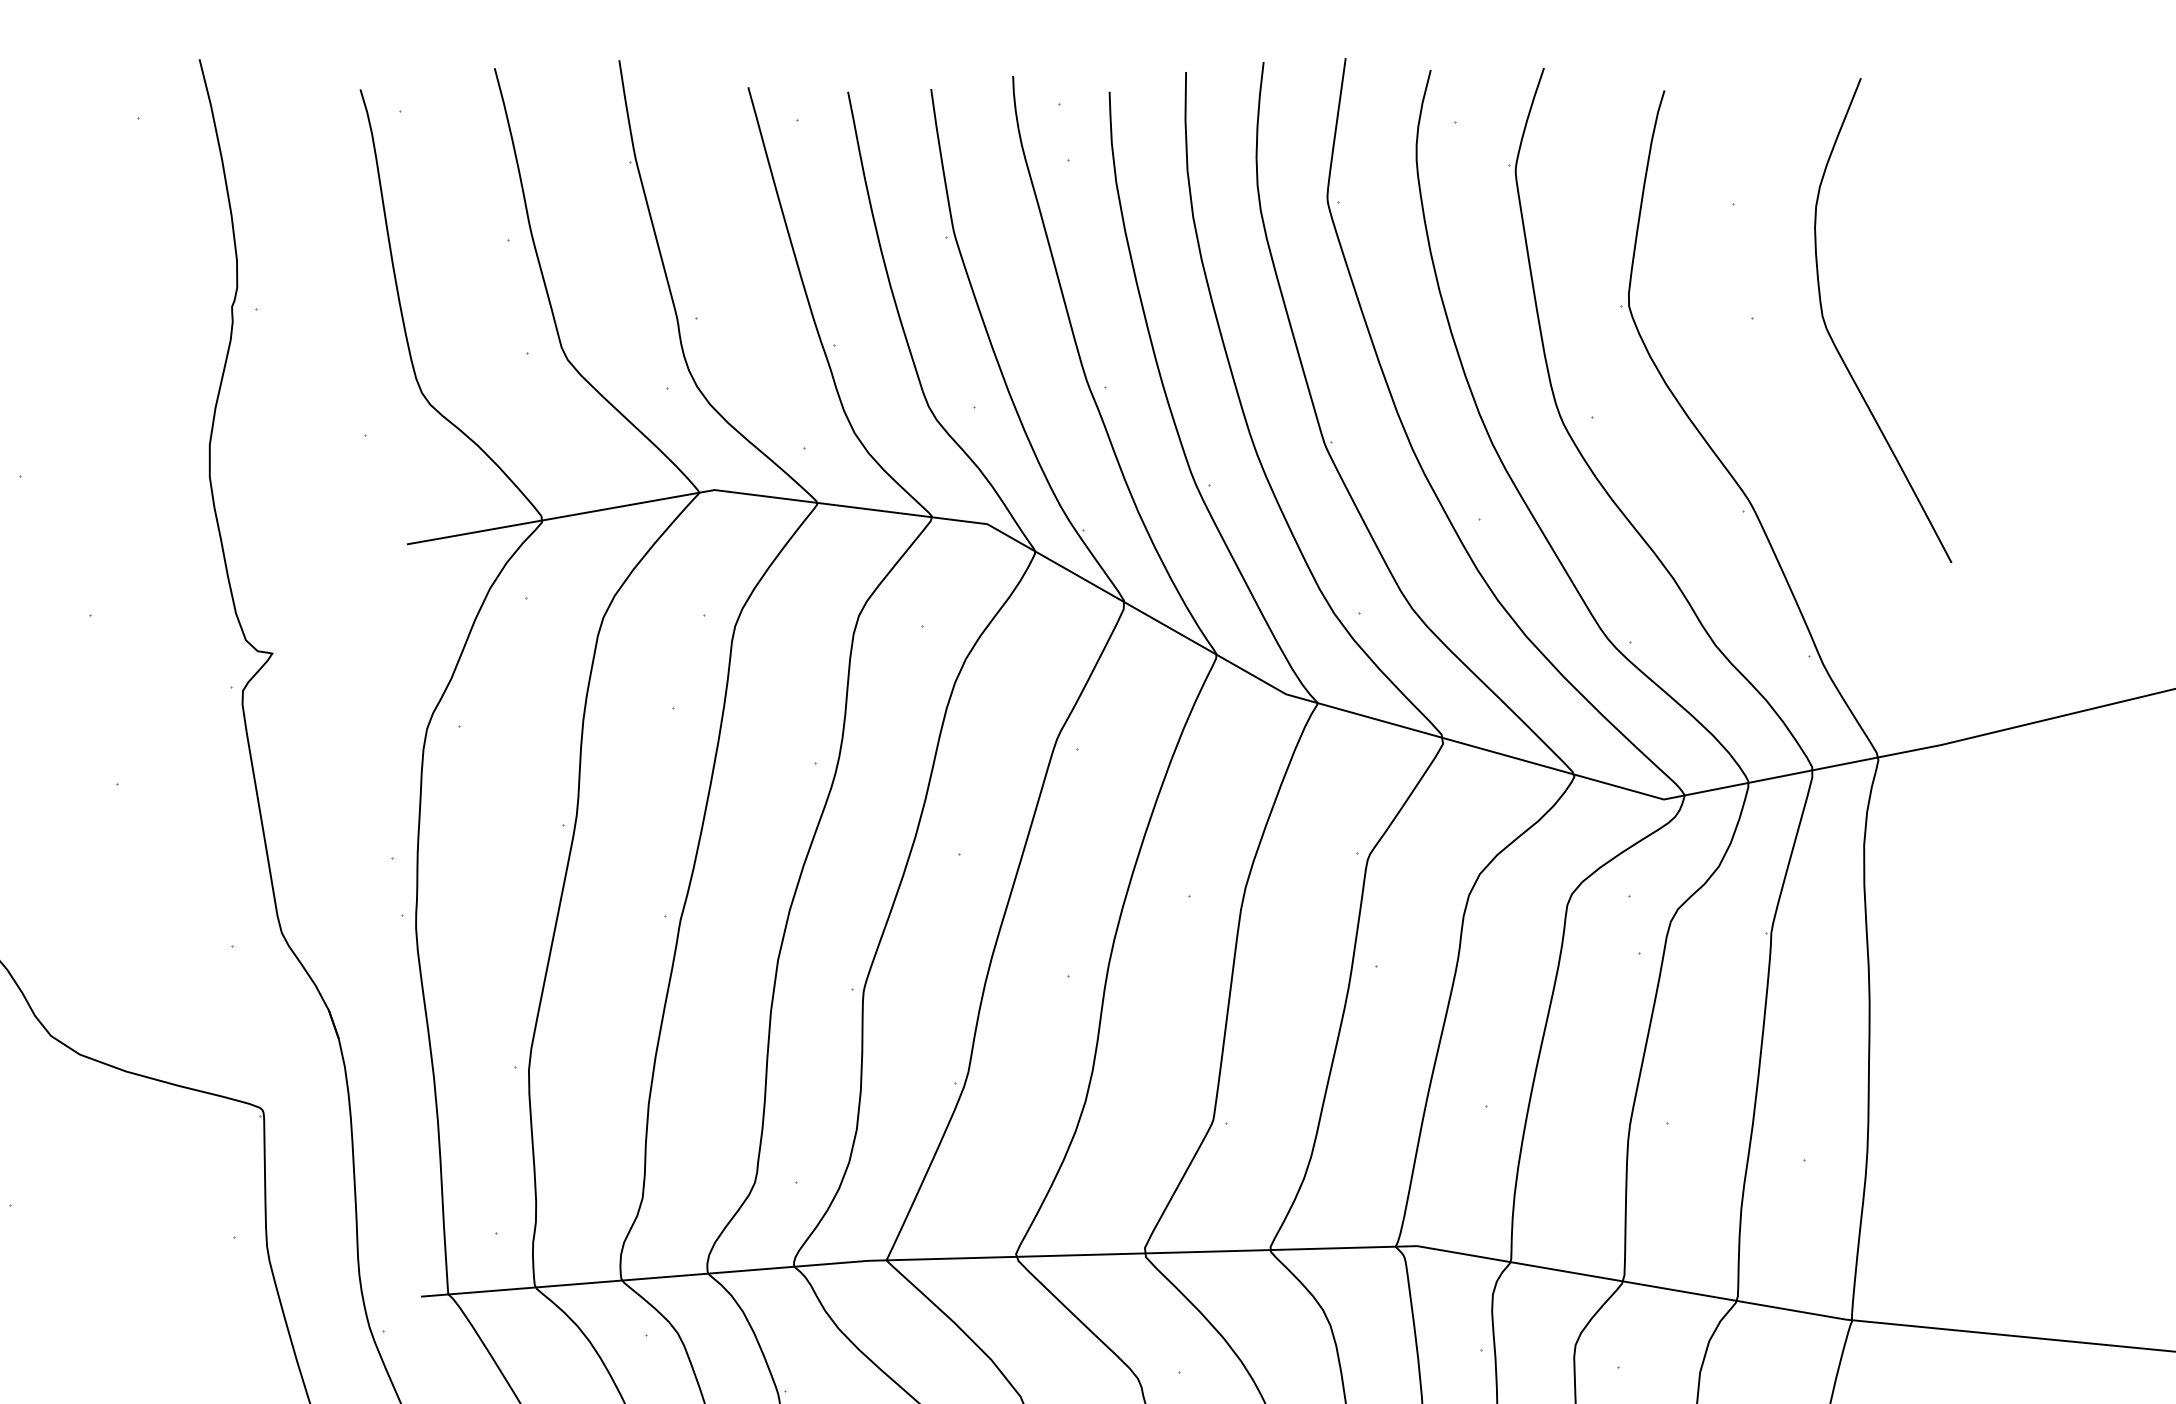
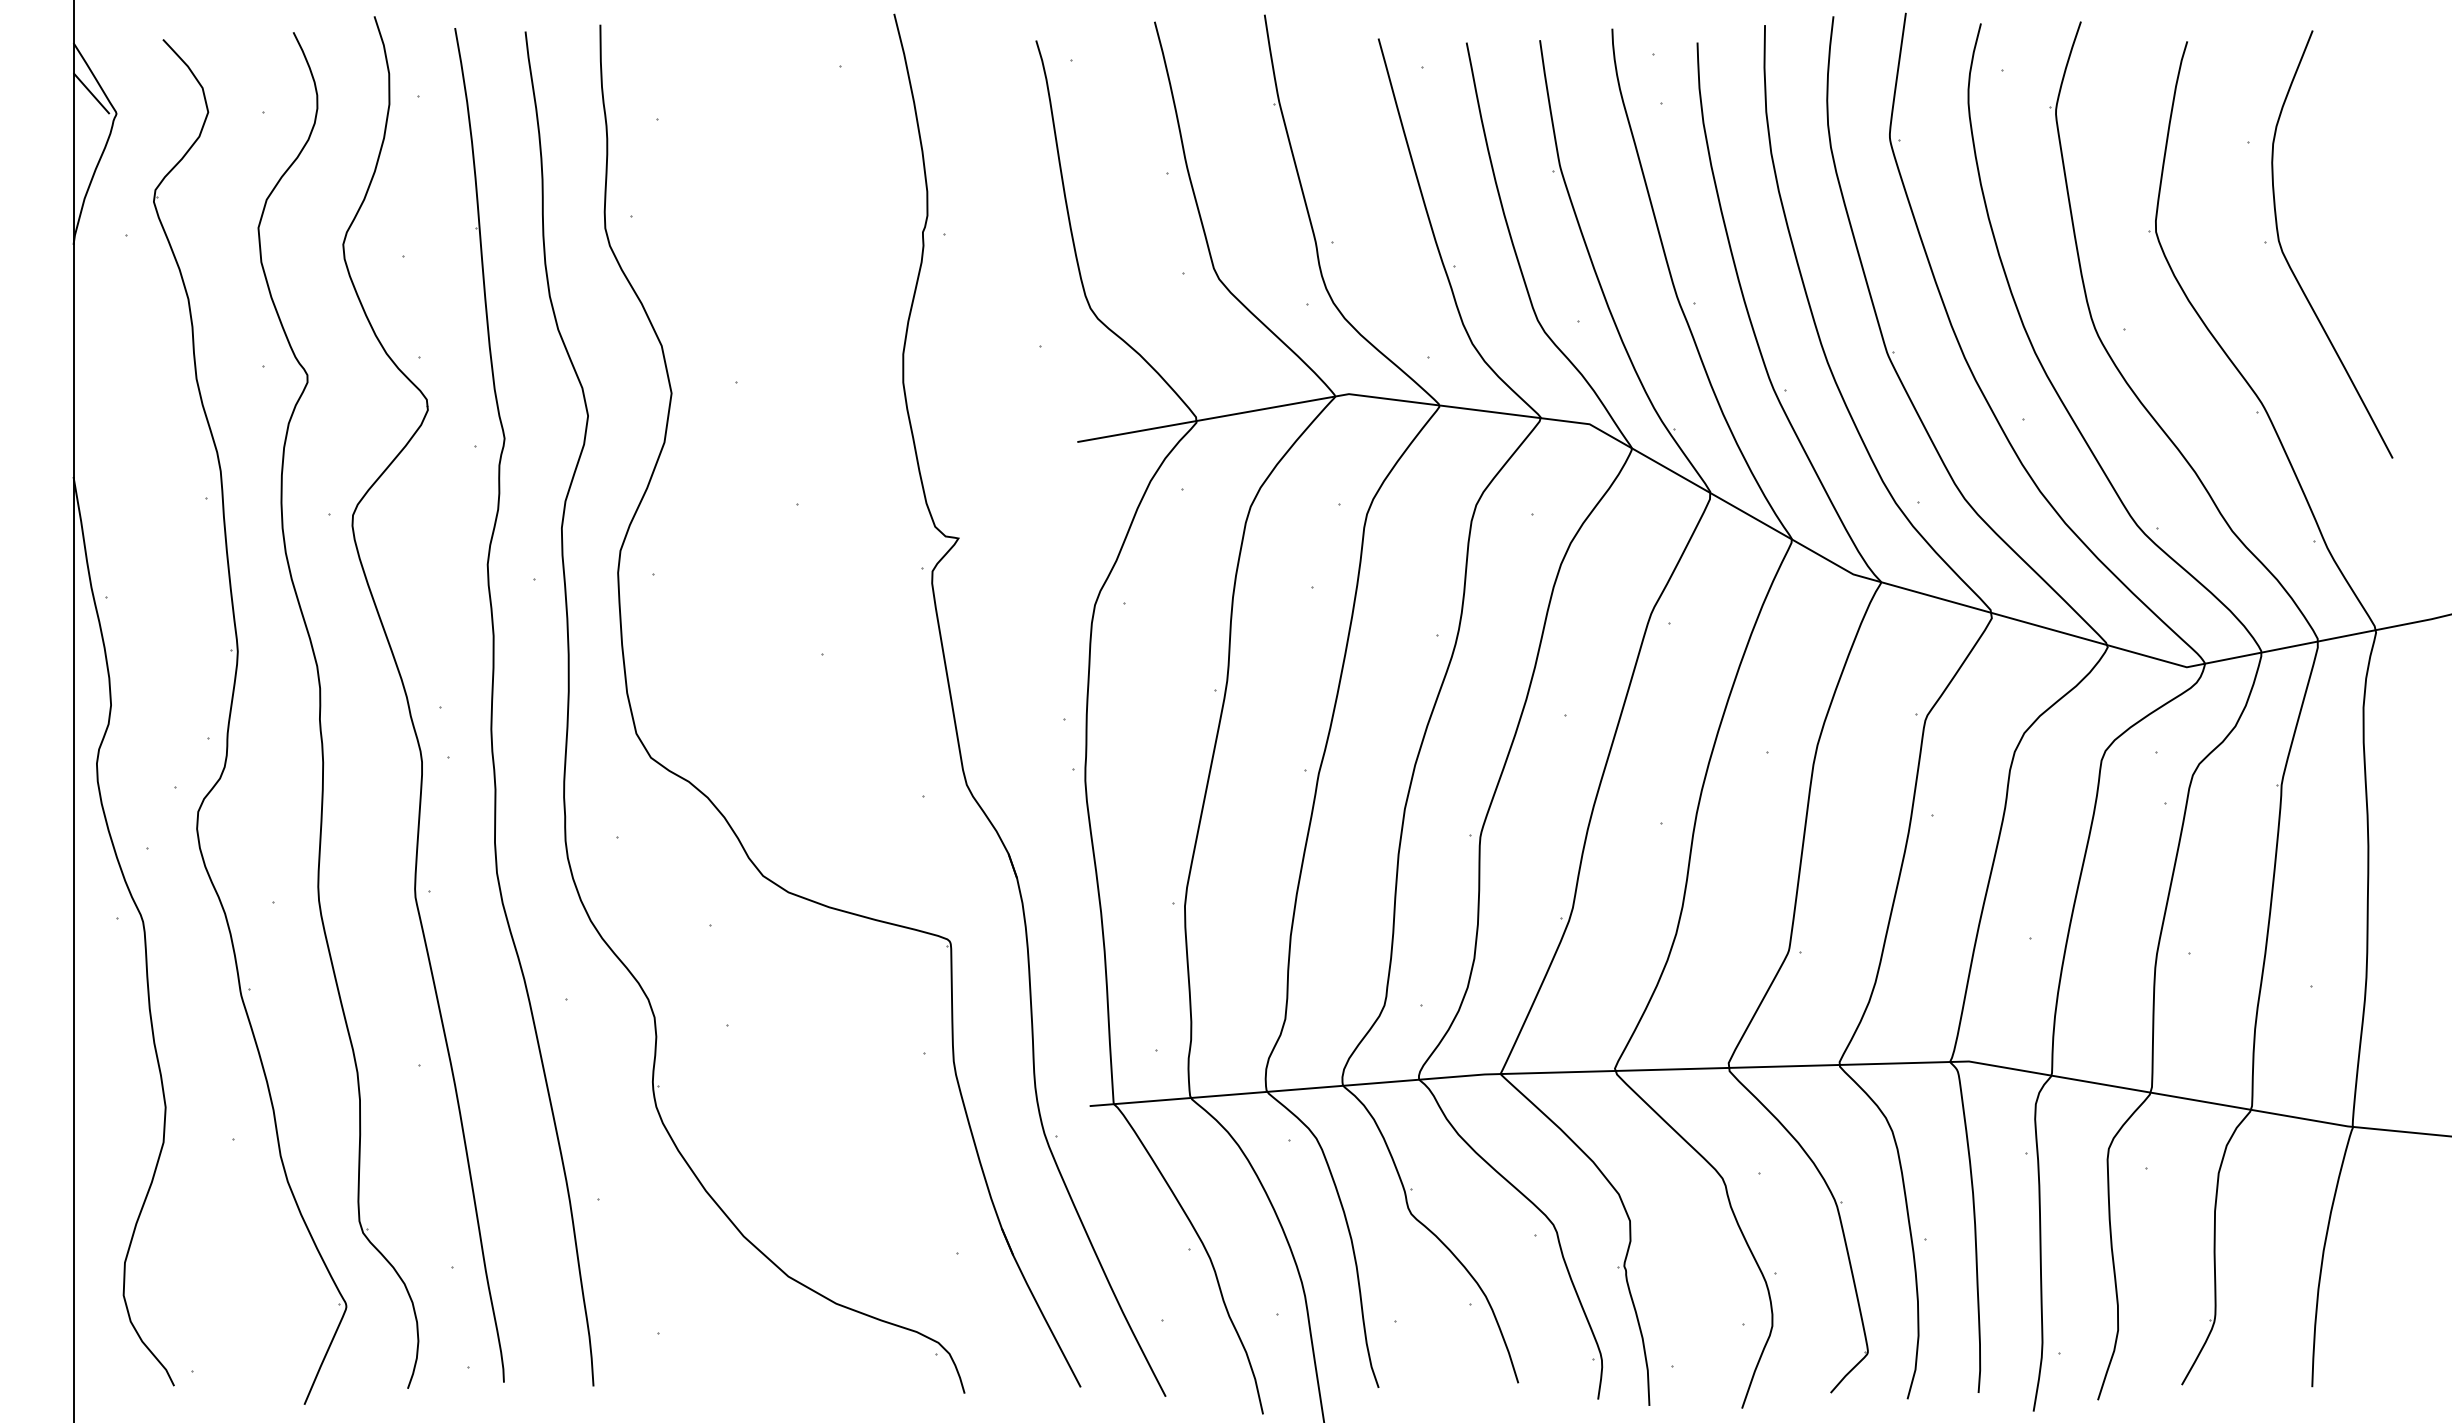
curve: (1835, 344) -> (2290, 265), moved

